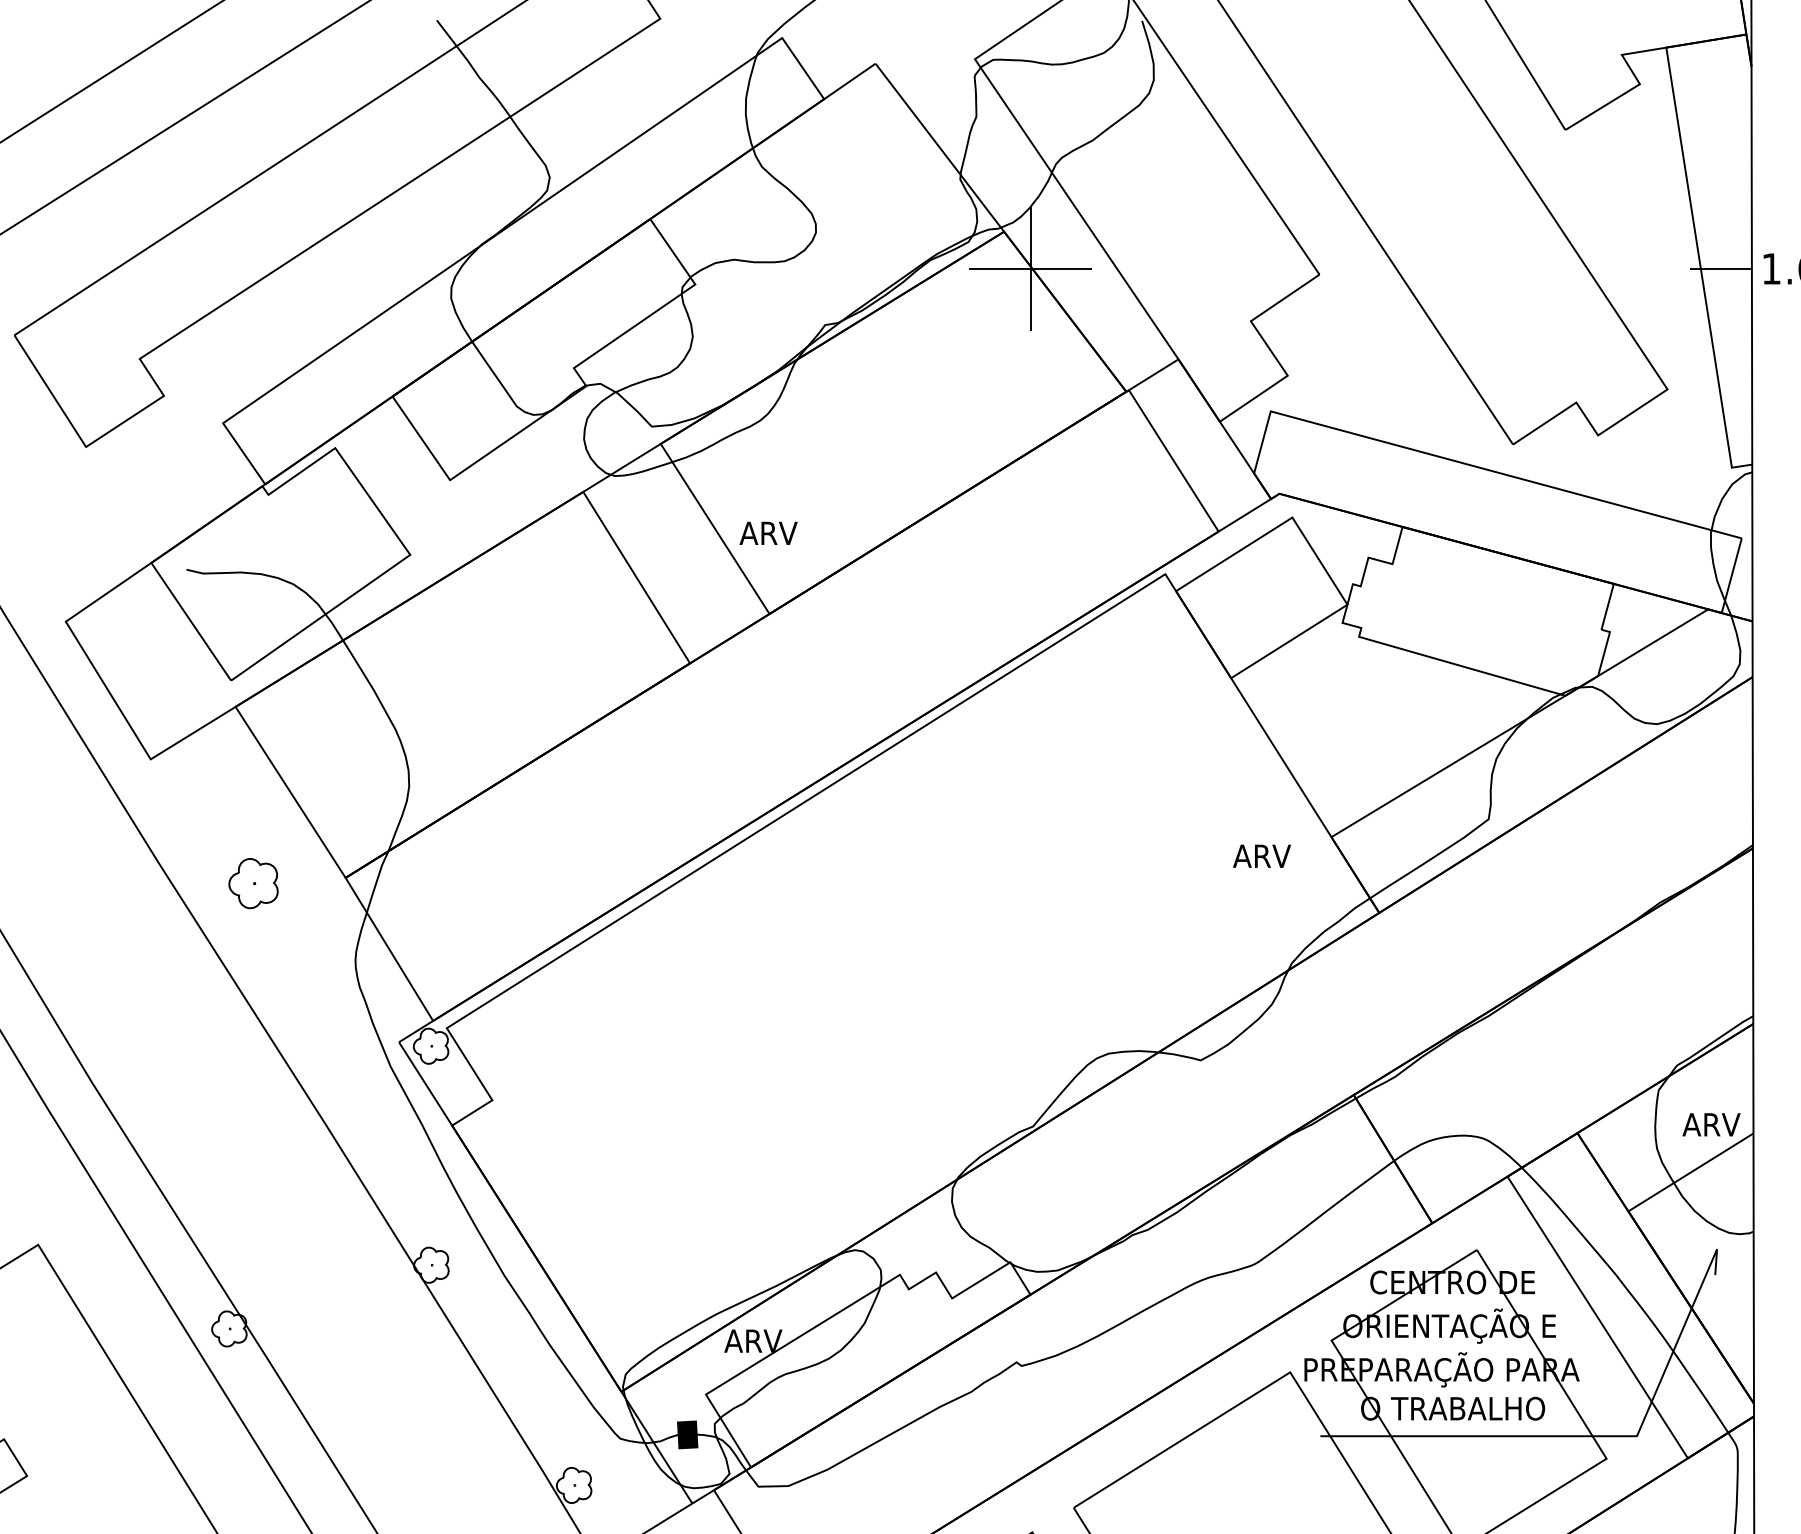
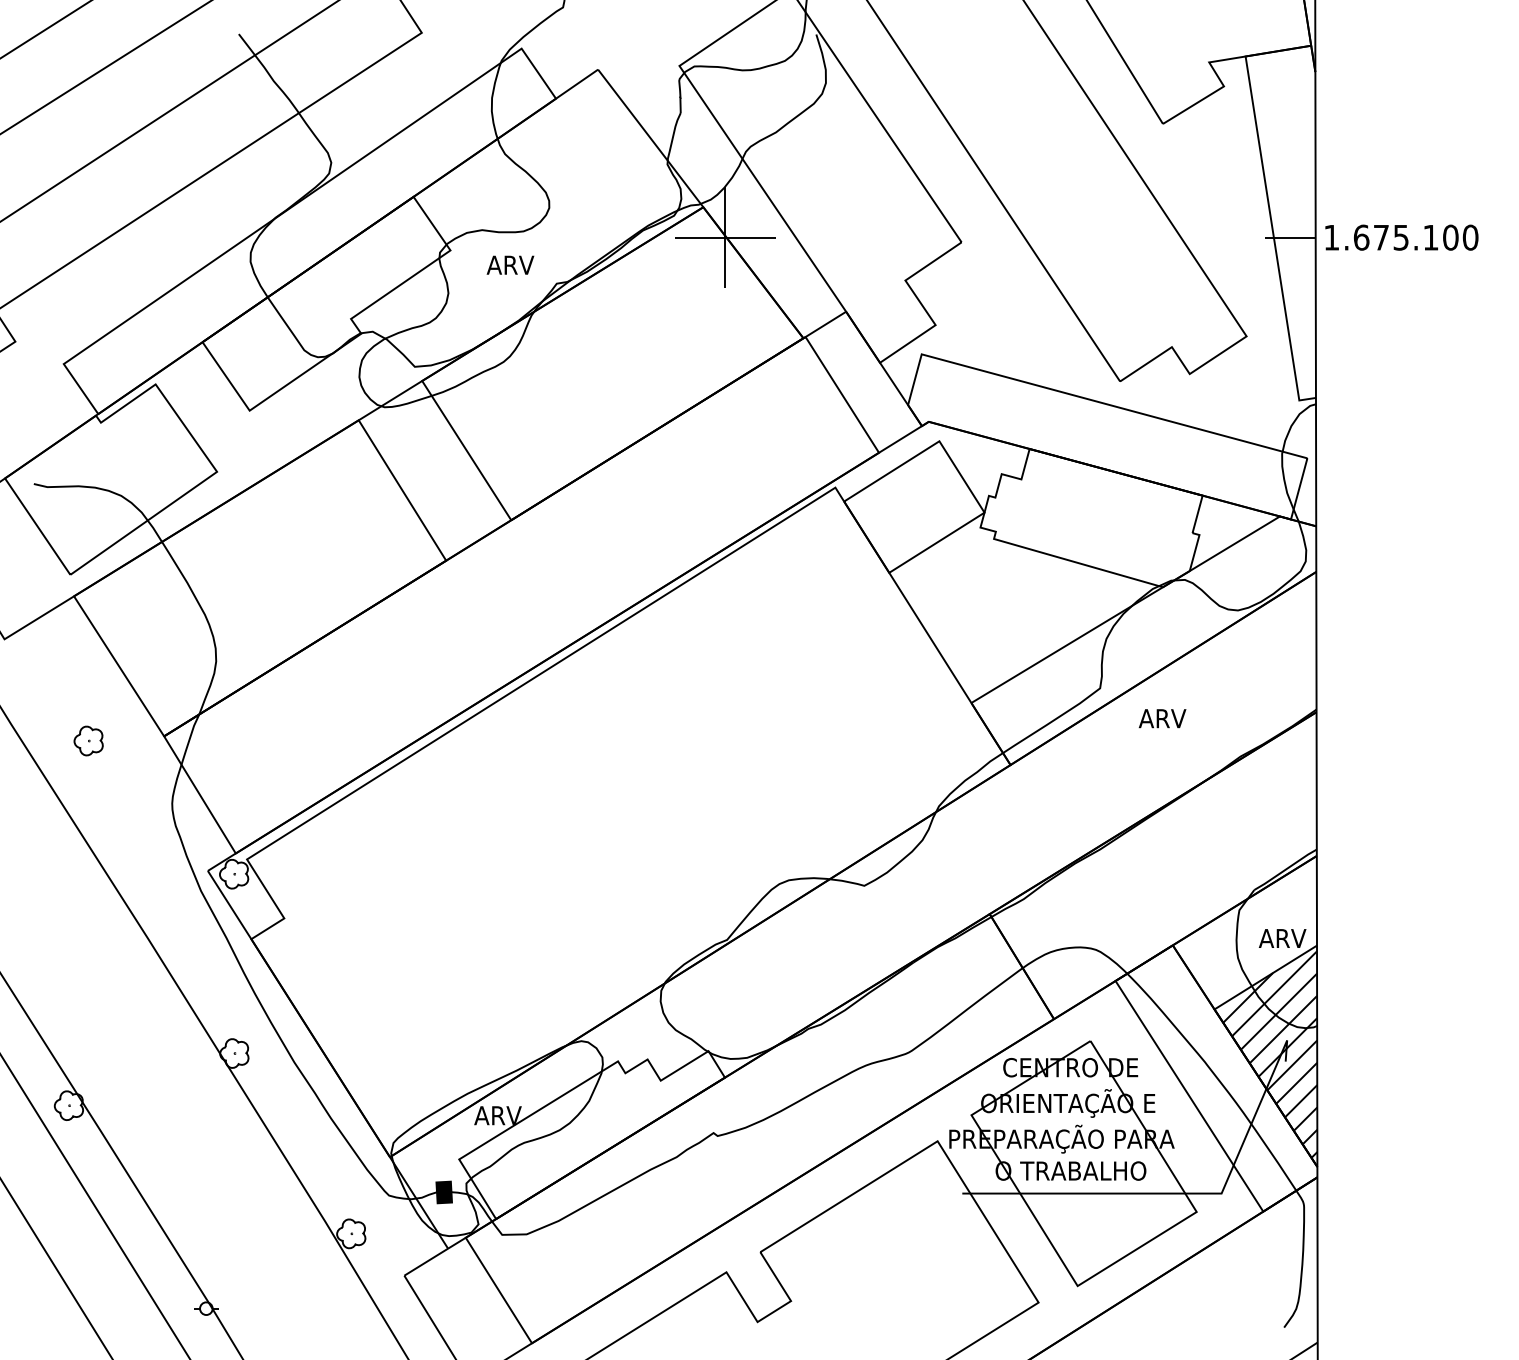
text: (768, 532) -> (510, 264), moved
text: (1261, 856) -> (1162, 718), moved
part: (253, 882) -> (88, 740), size x0.71
hatch: (1696, 1266) -> (1270, 1054), added

